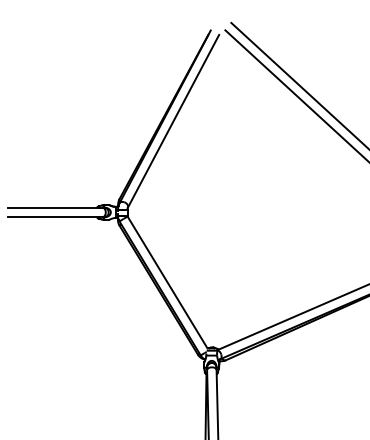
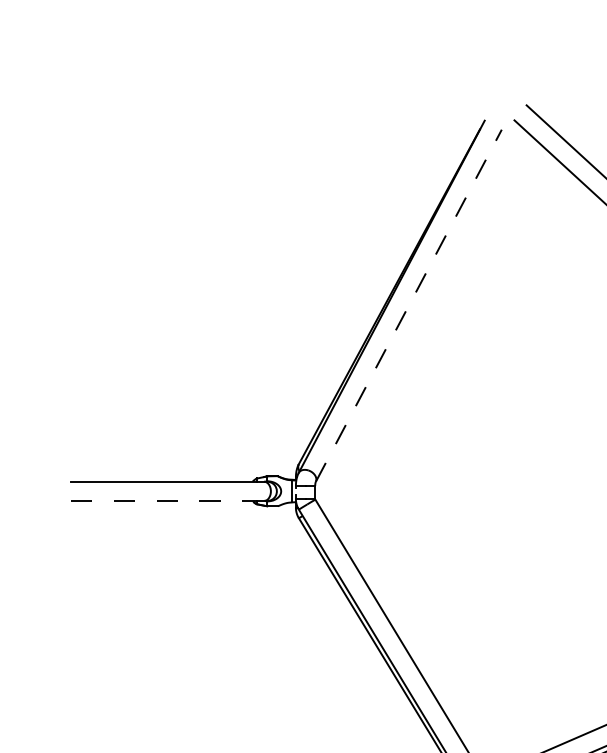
line: (173, 121) -> (408, 306), solid -> dashed
line: (55, 217) -> (168, 501), solid -> dashed

